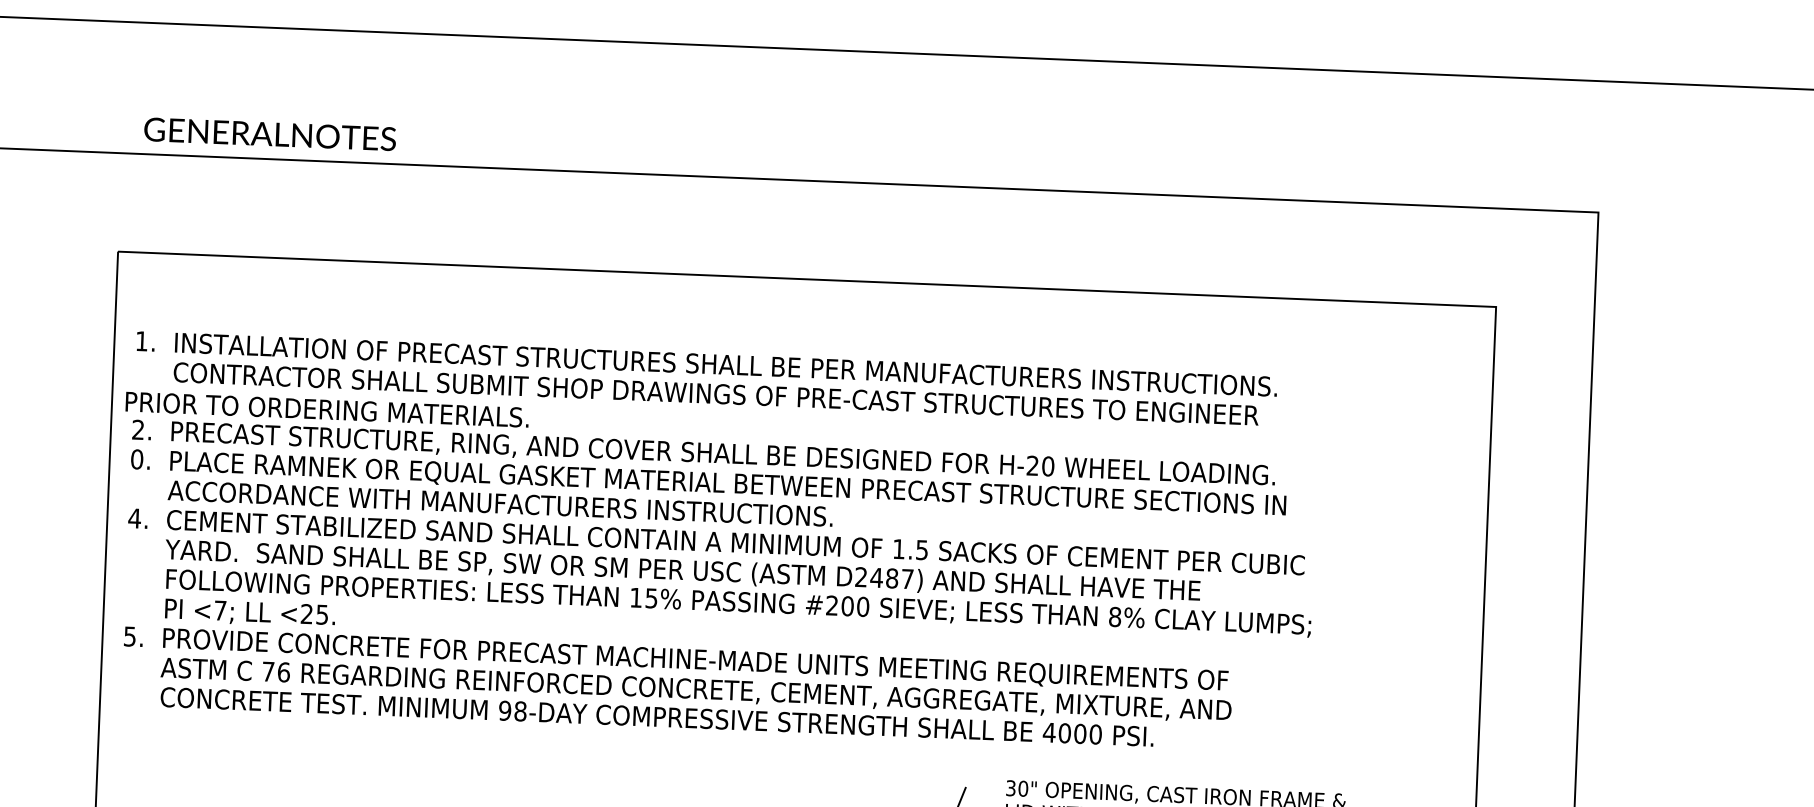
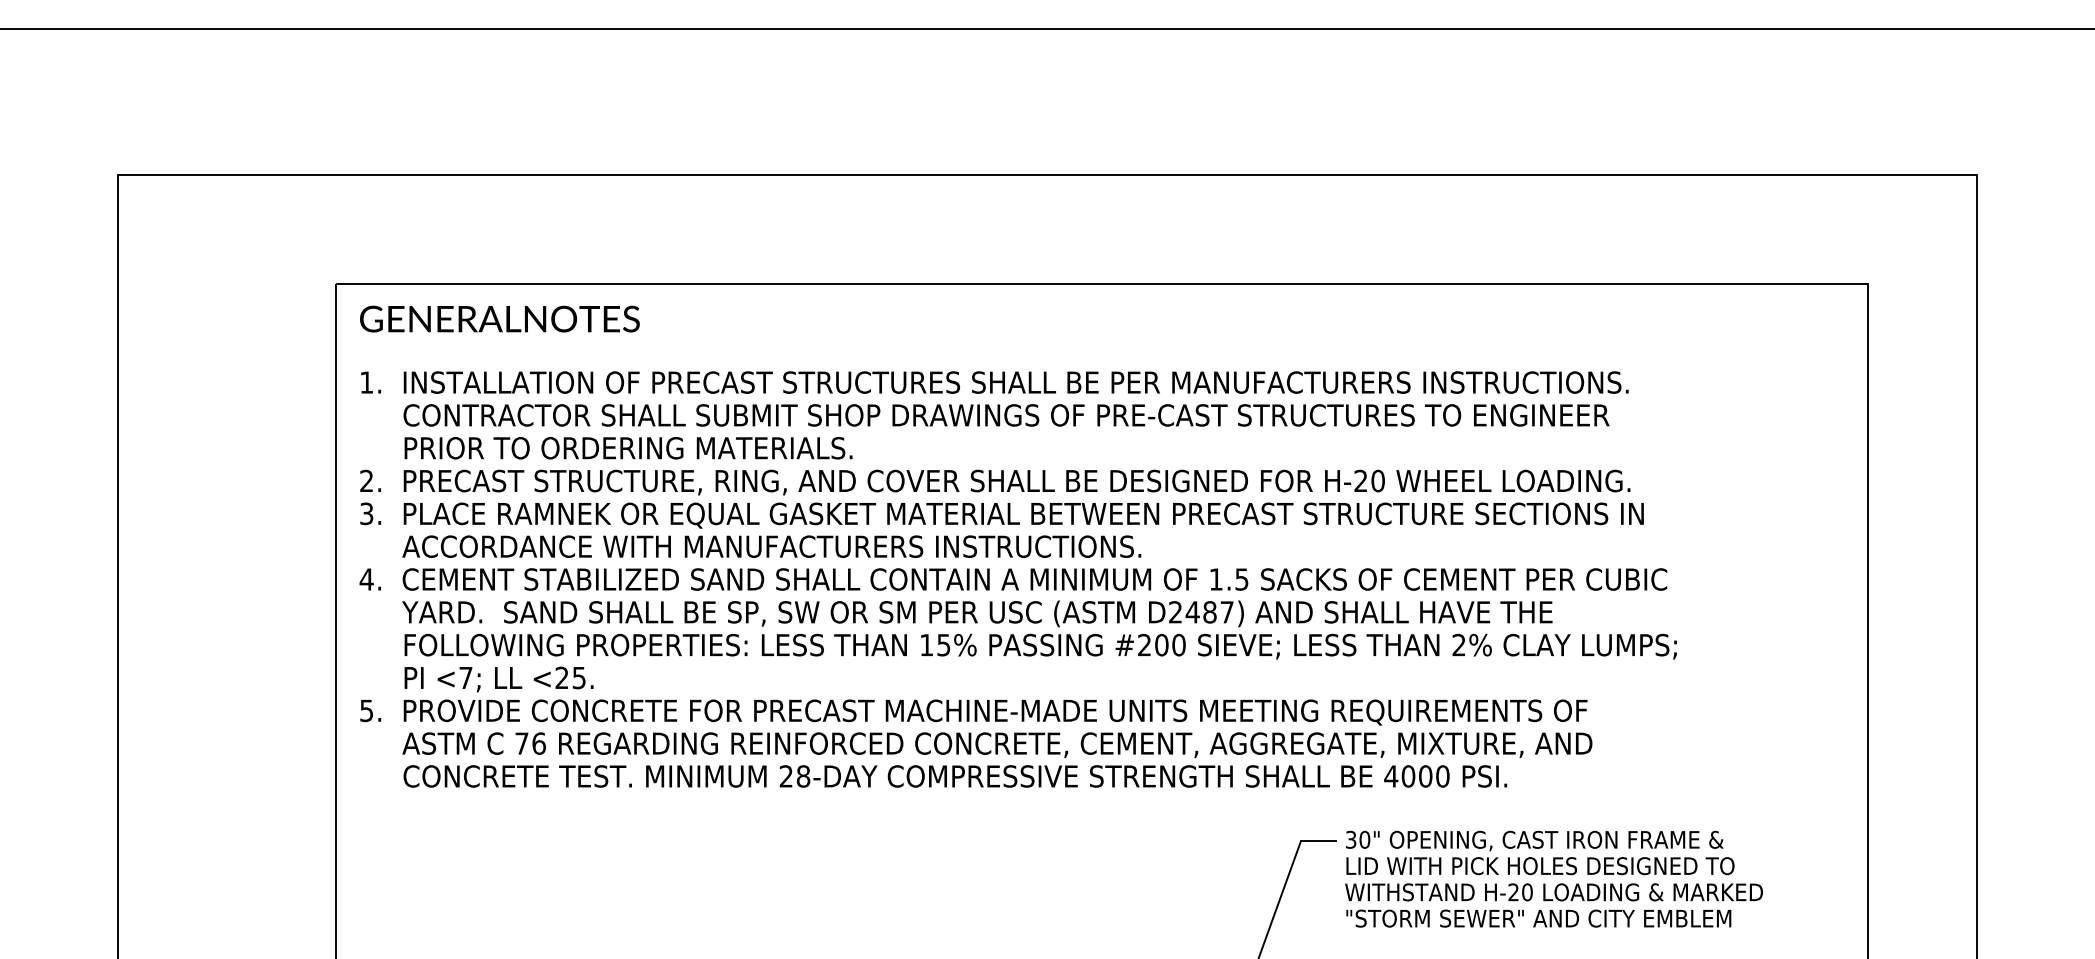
text: (269, 133) -> (499, 318), moved
text: (327, 409) -> (628, 448), moved
text: (136, 459) -> (366, 513), 0. -> 3.
text: (1114, 617) -> (1458, 645), 8% -> 2%
text: (504, 710) -> (785, 776), 98-DAY -> 28-DAY
line: (980, 788) -> (1317, 841), added

